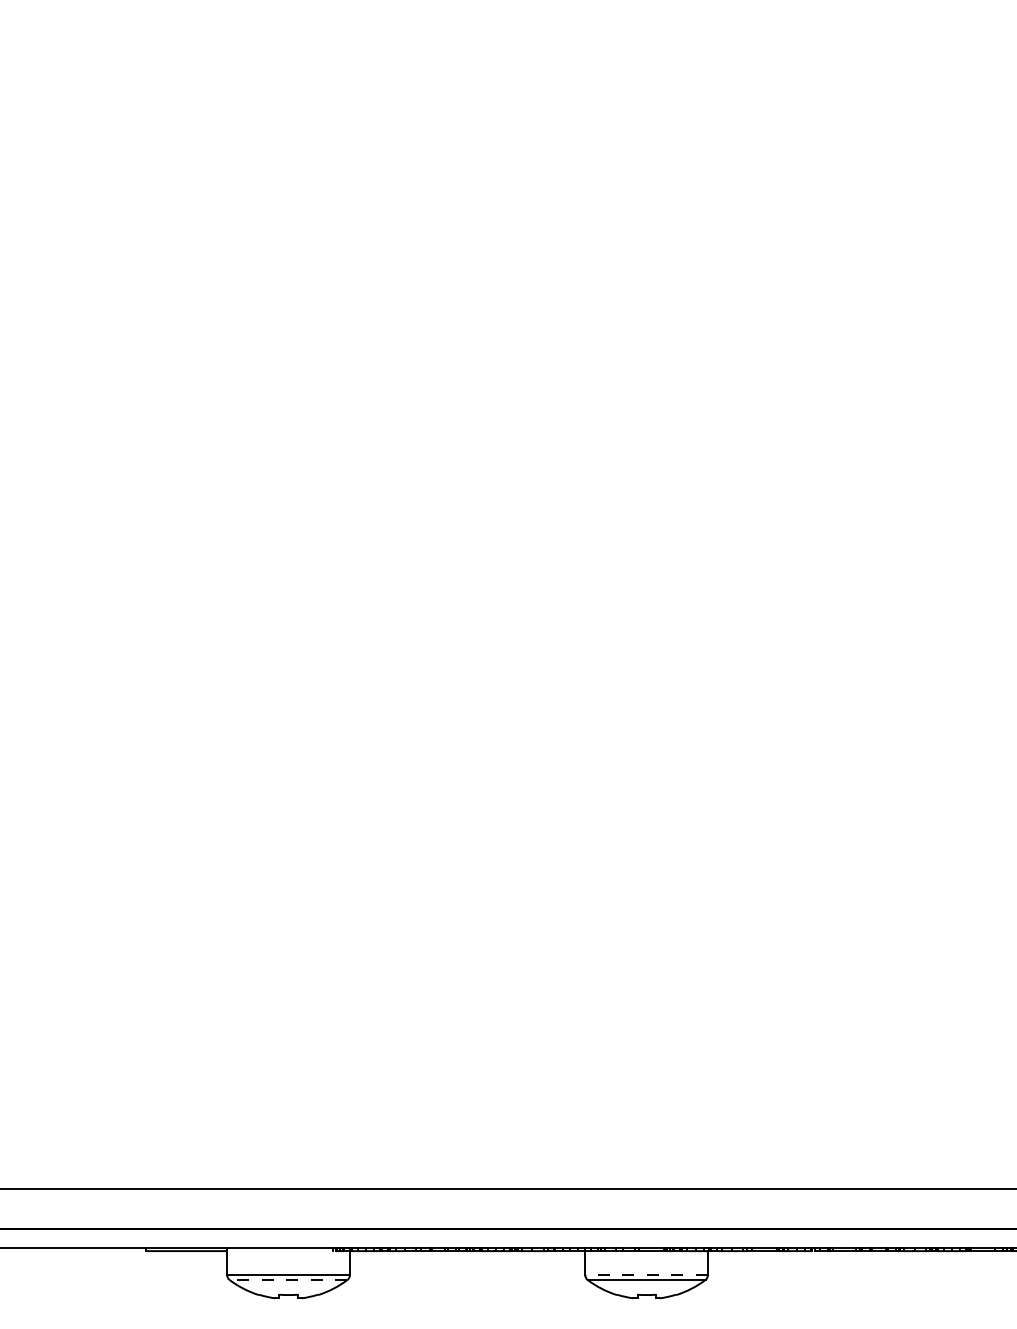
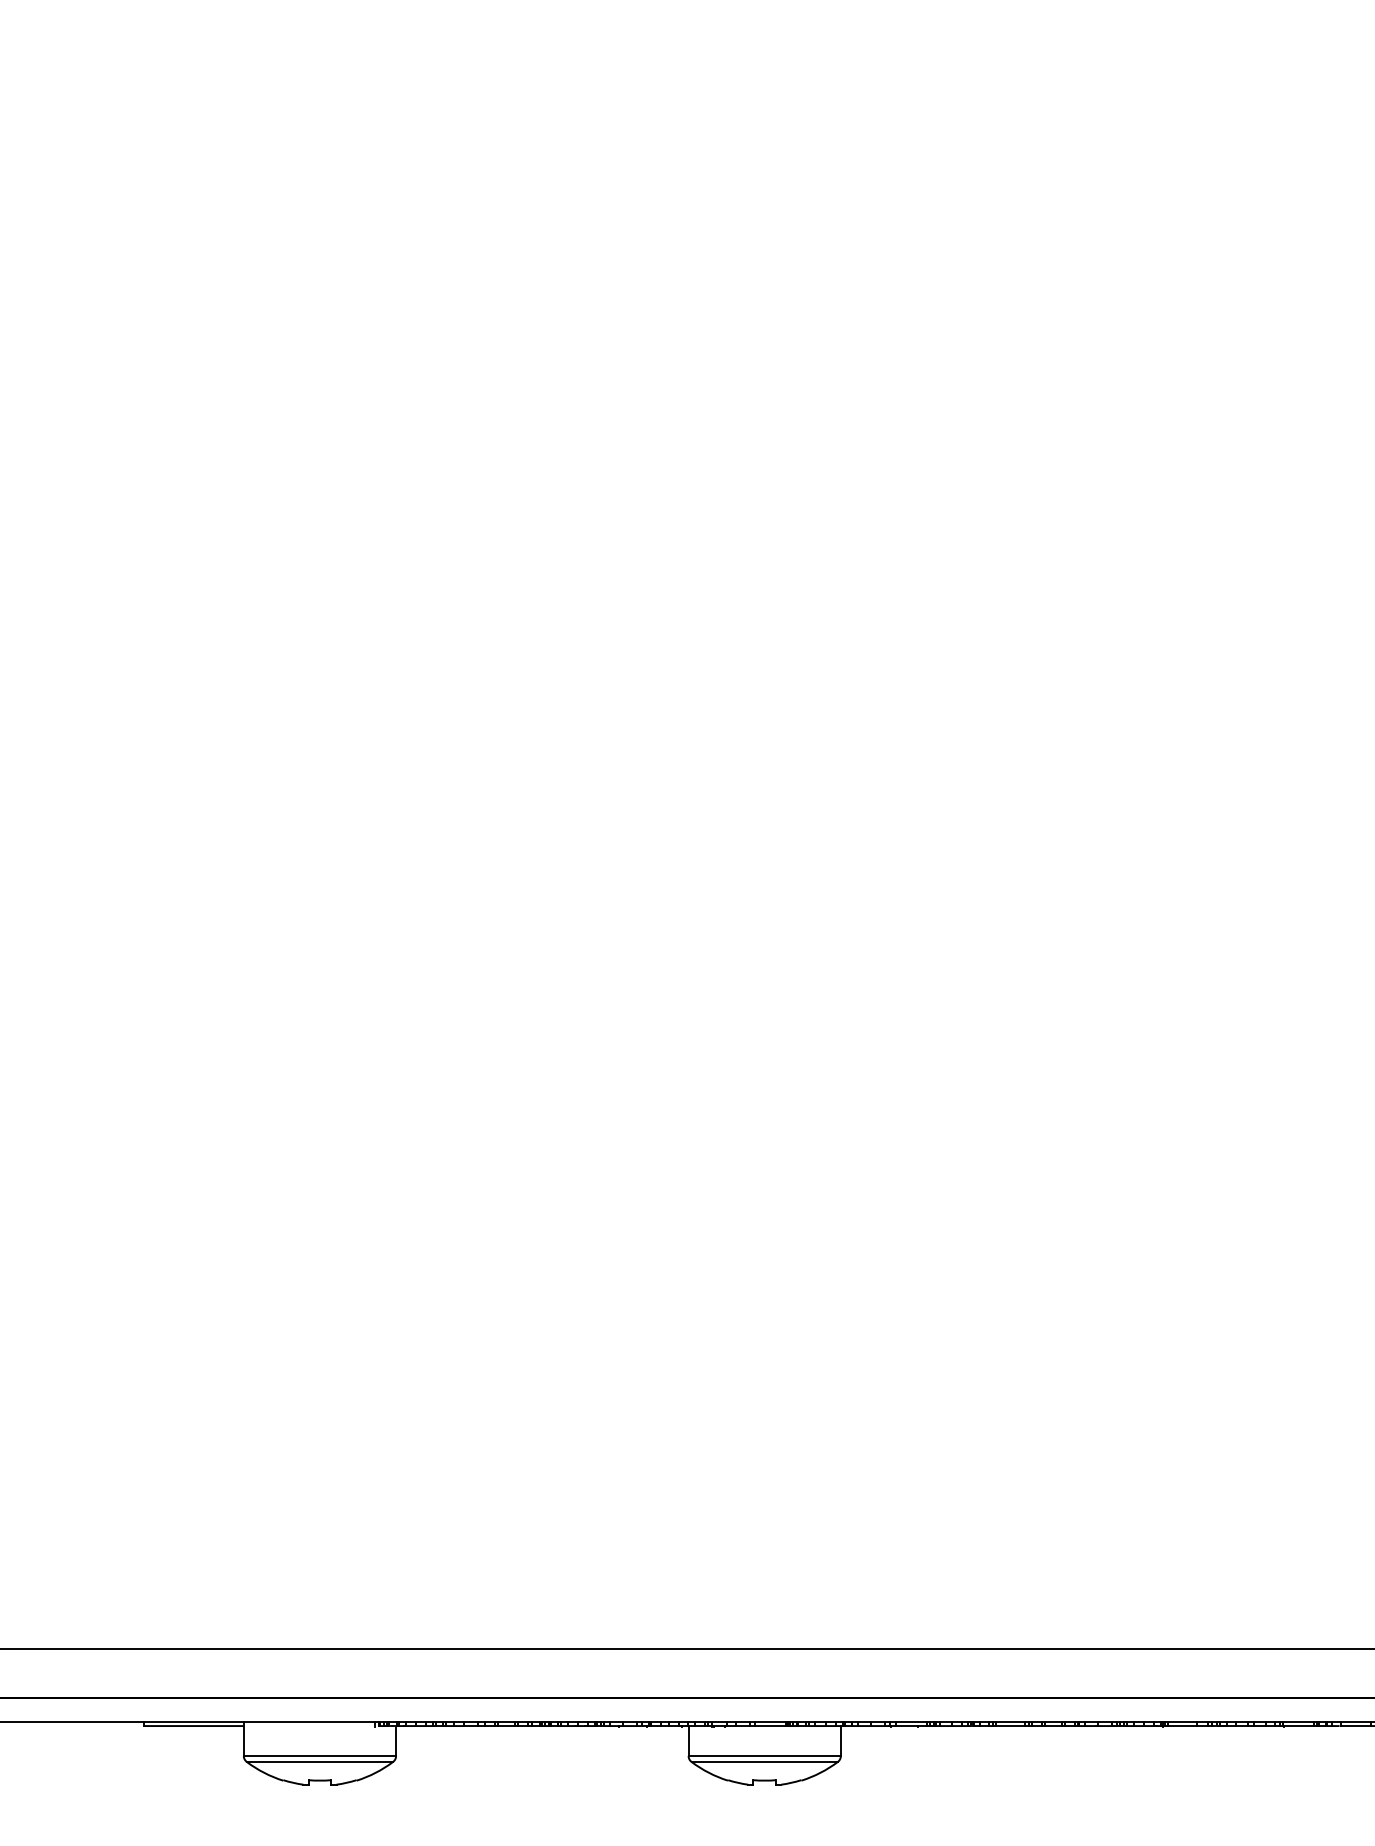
line: (646, 1275) -> (764, 1756), dashed -> solid
line: (288, 1279) -> (319, 1761), dashed -> solid

